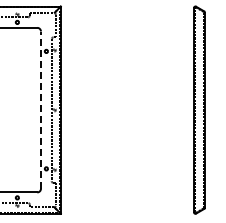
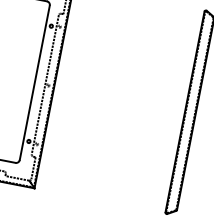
line: (40, 110) -> (34, 83), dashed -> solid

